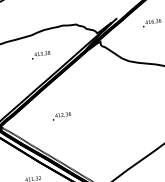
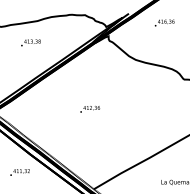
text: (40, 54) -> (30, 42), moved
text: (62, 116) -> (90, 109), moved

